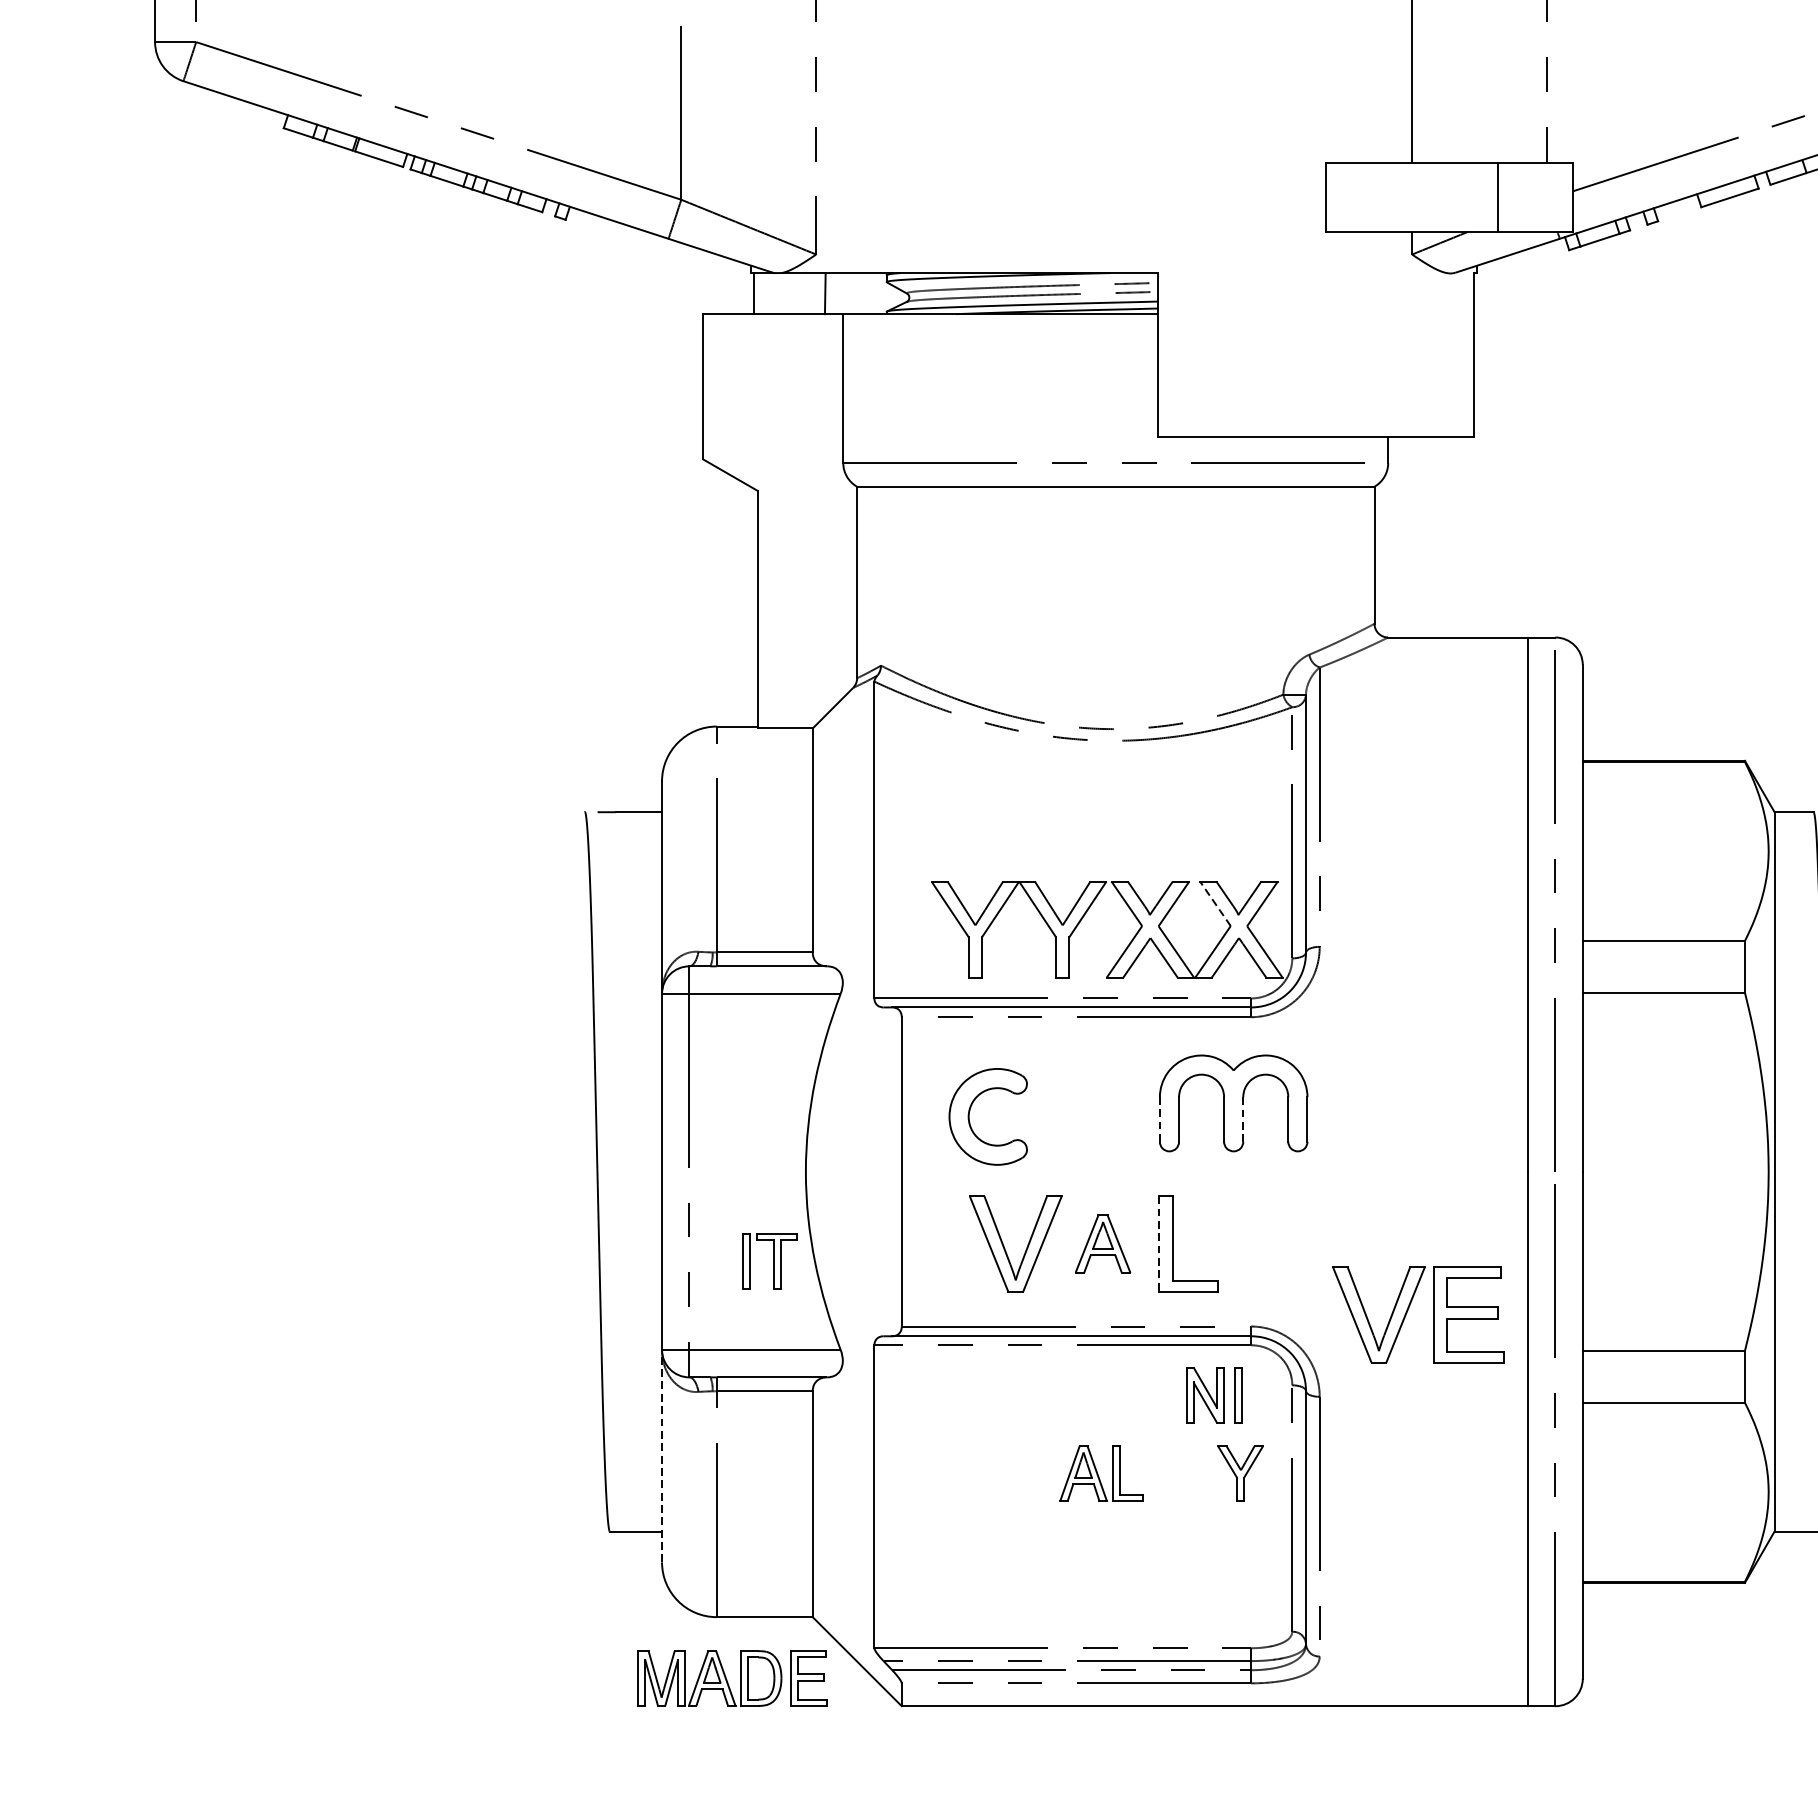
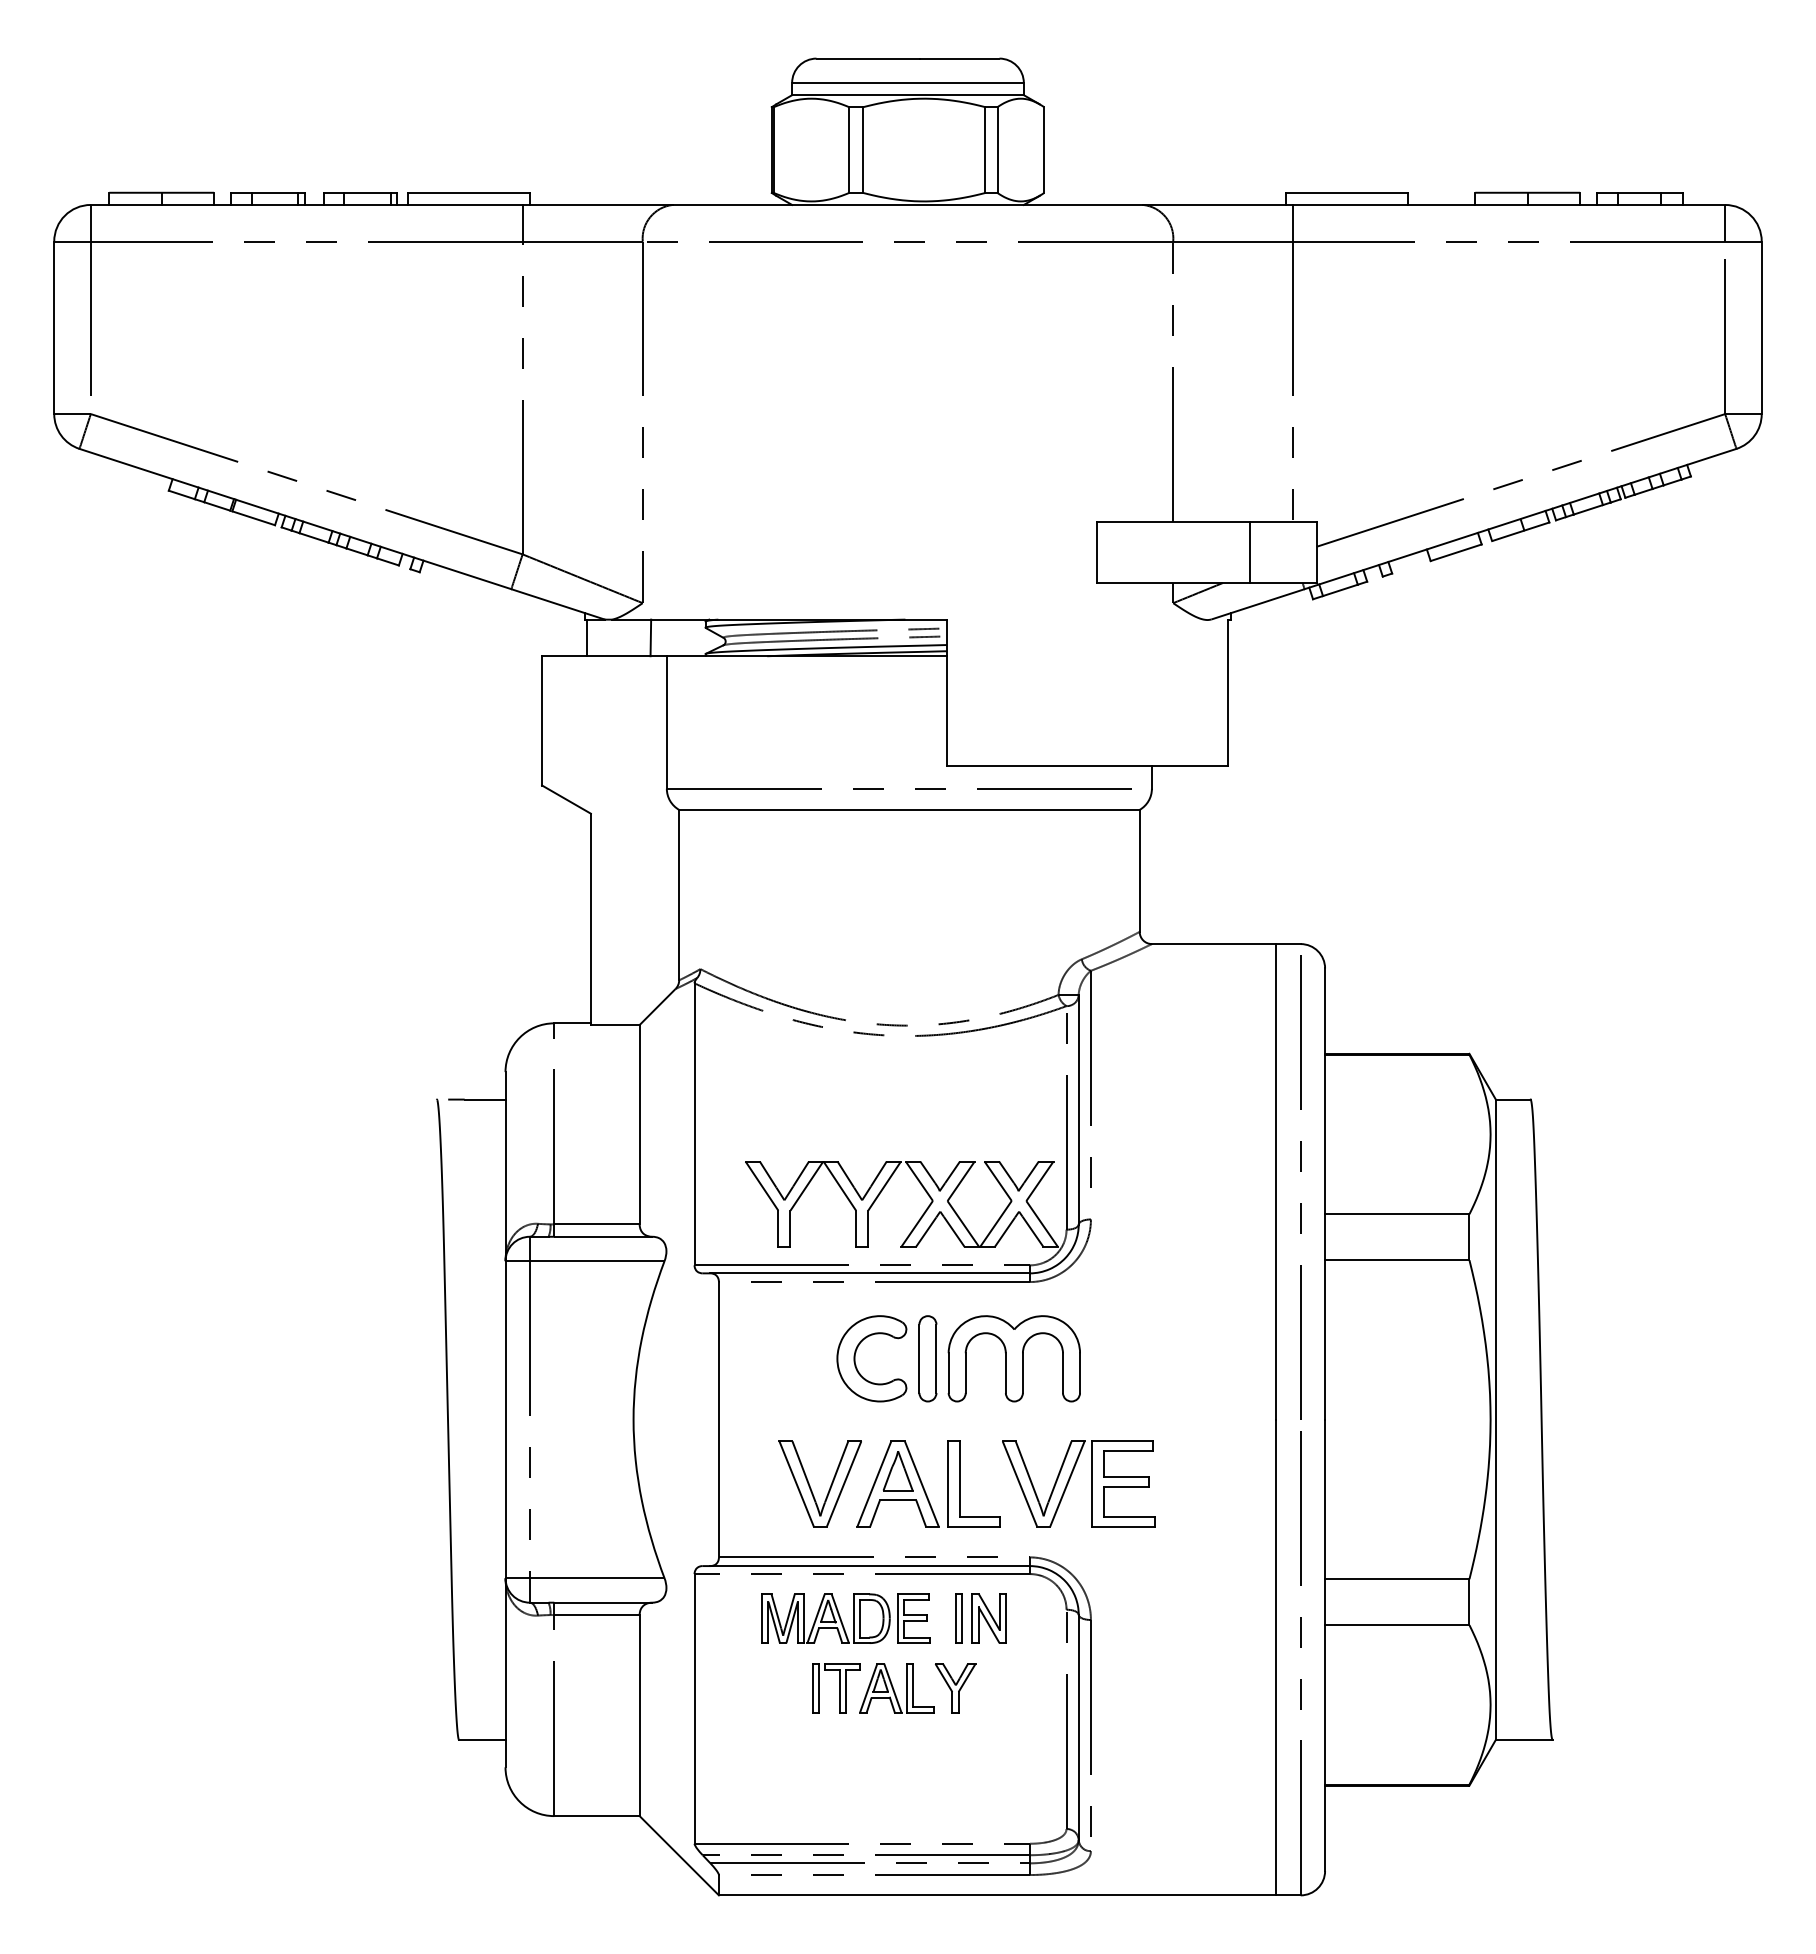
line: (1214, 903) -> (997, 1180), dashed -> solid
part: (1136, 1103) -> (927, 1358), added
part: (969, 1116) -> (855, 1358), moved
line: (1159, 1119) -> (948, 1373), dashed -> solid
line: (1242, 1119) -> (1022, 1373), dashed -> solid
part: (1102, 1243) -> (897, 1483), size x1.67
line: (1158, 1244) -> (947, 1484), dashed -> solid
part: (769, 1261) -> (836, 1688), moved
part: (1409, 1309) -> (1070, 1479), moved
part: (1237, 1395) -> (958, 1618), moved
line: (662, 1455) -> (505, 1672), dashed -> solid
part: (1240, 1473) -> (955, 1688), moved
part: (731, 1678) -> (845, 1618), moved

